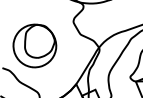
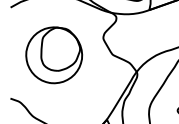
part: (34, 45) -> (53, 54), moved

